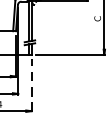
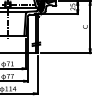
line: (31, 85) -> (37, 75), dashed -> solid

